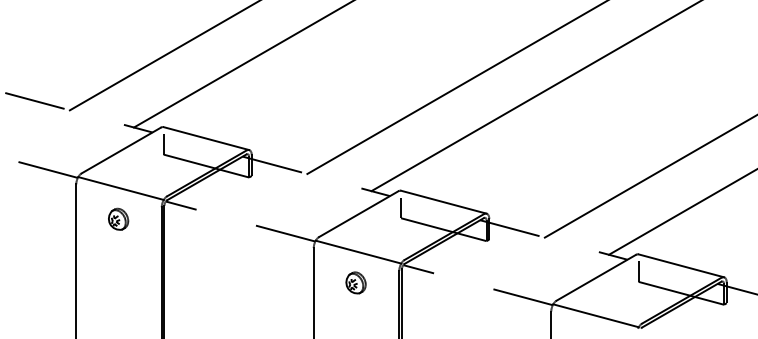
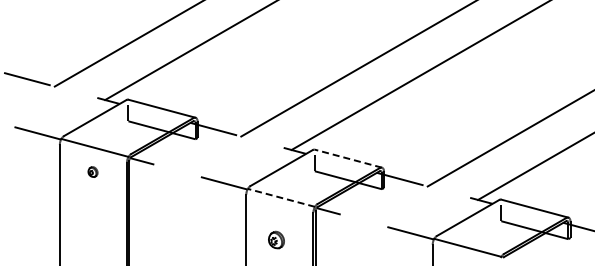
line: (443, 201) -> (348, 158), solid -> dashed
part: (117, 218) -> (92, 171), size x0.6
line: (358, 251) -> (281, 197), solid -> dashed
part: (356, 282) -> (276, 239), moved

